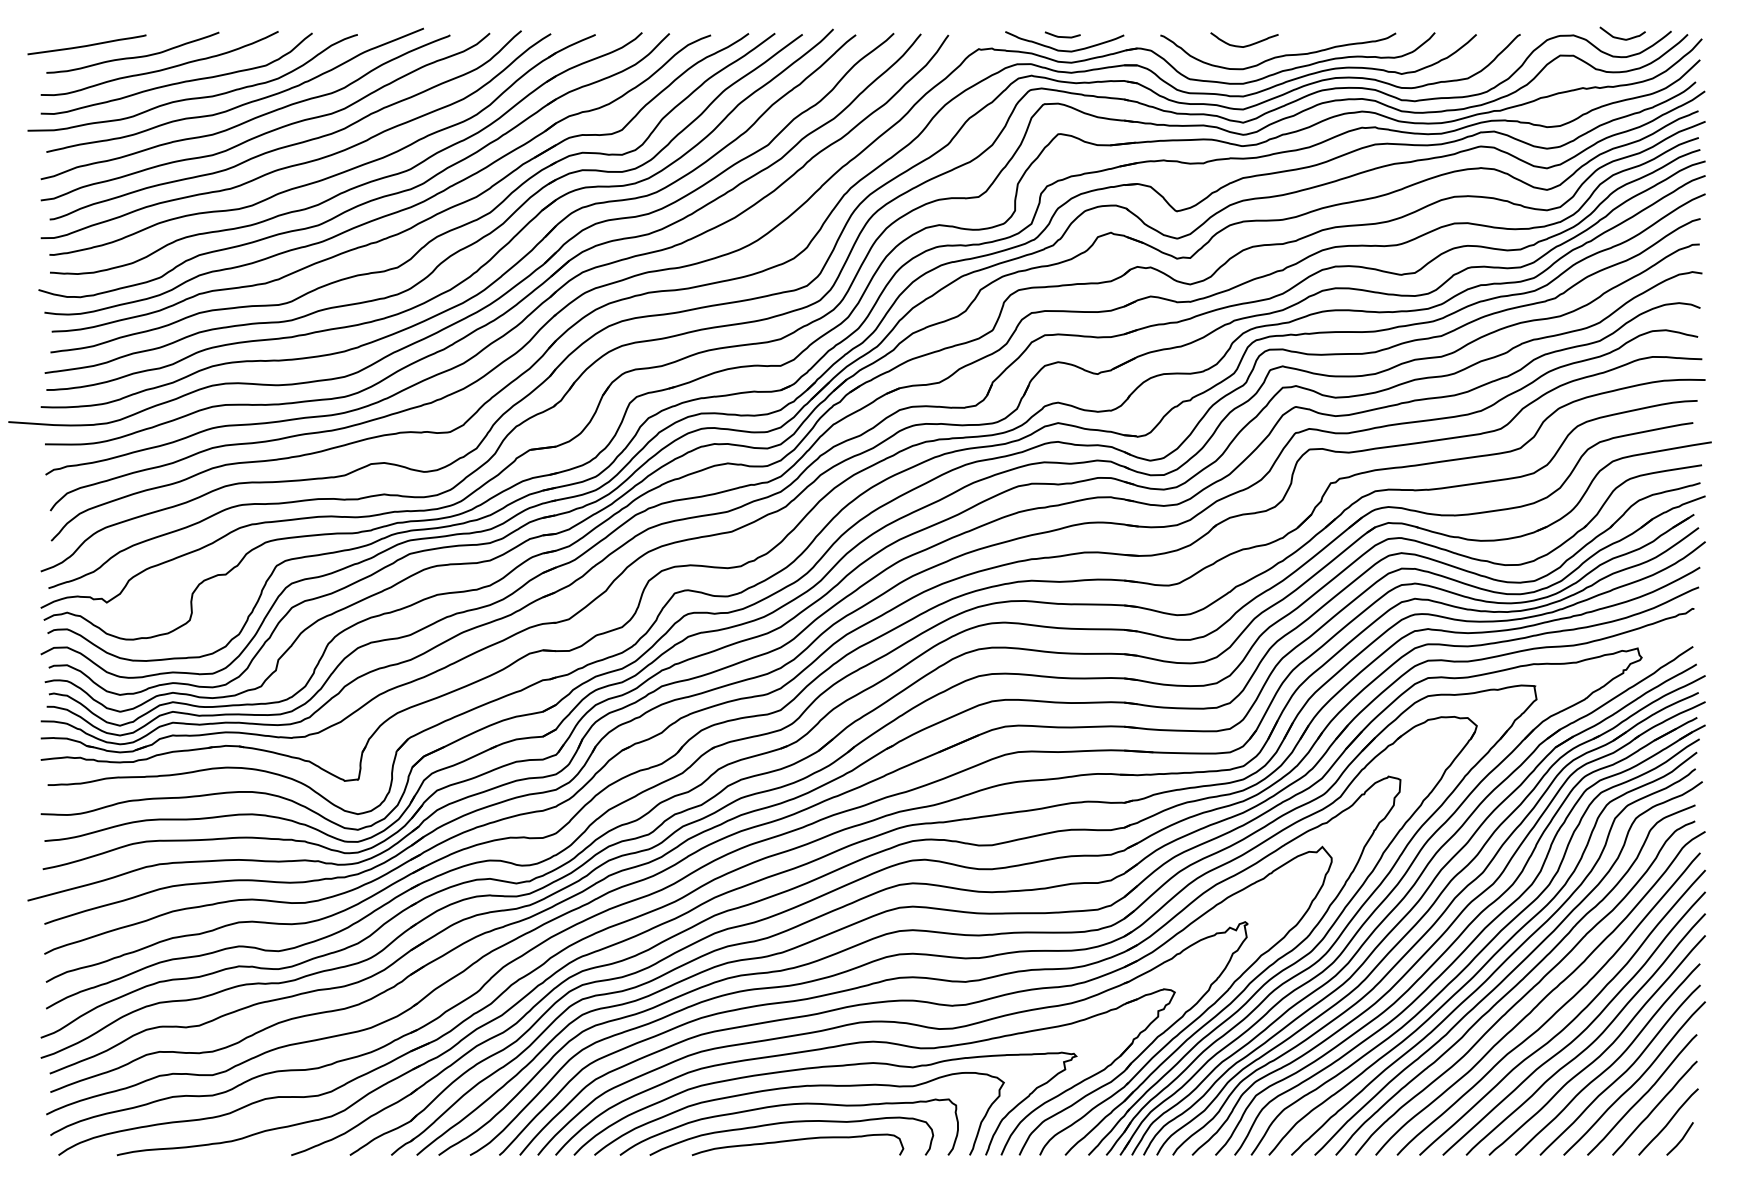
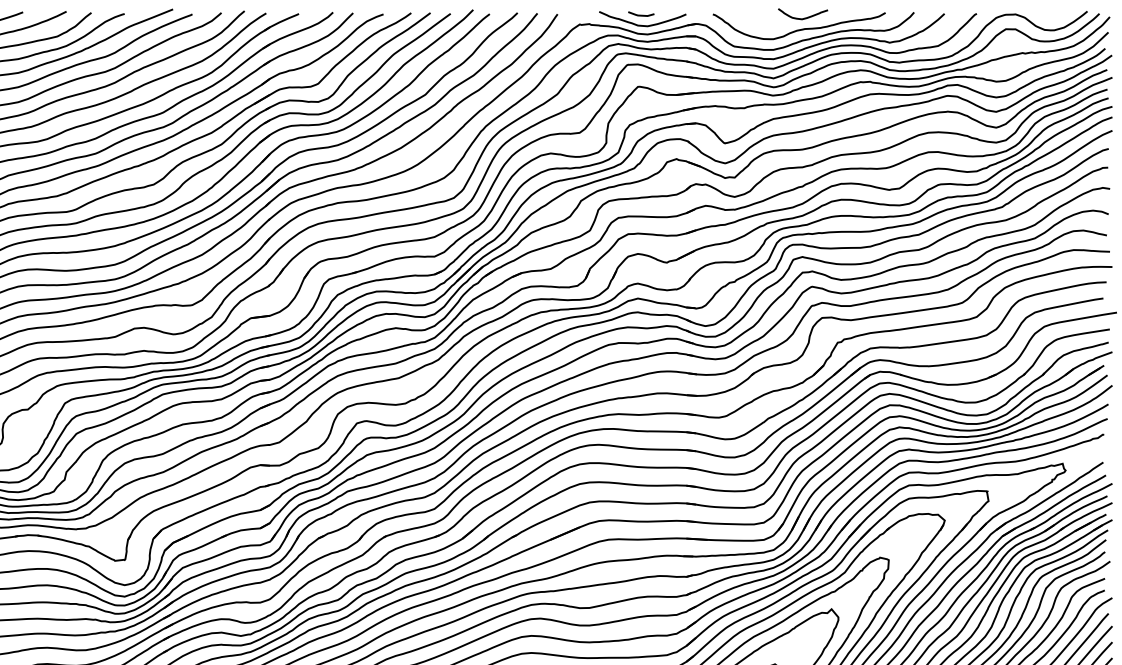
curve: (1620, 37) -> (1050, 15), removed
curve: (1244, 45) -> (803, 18), moved

